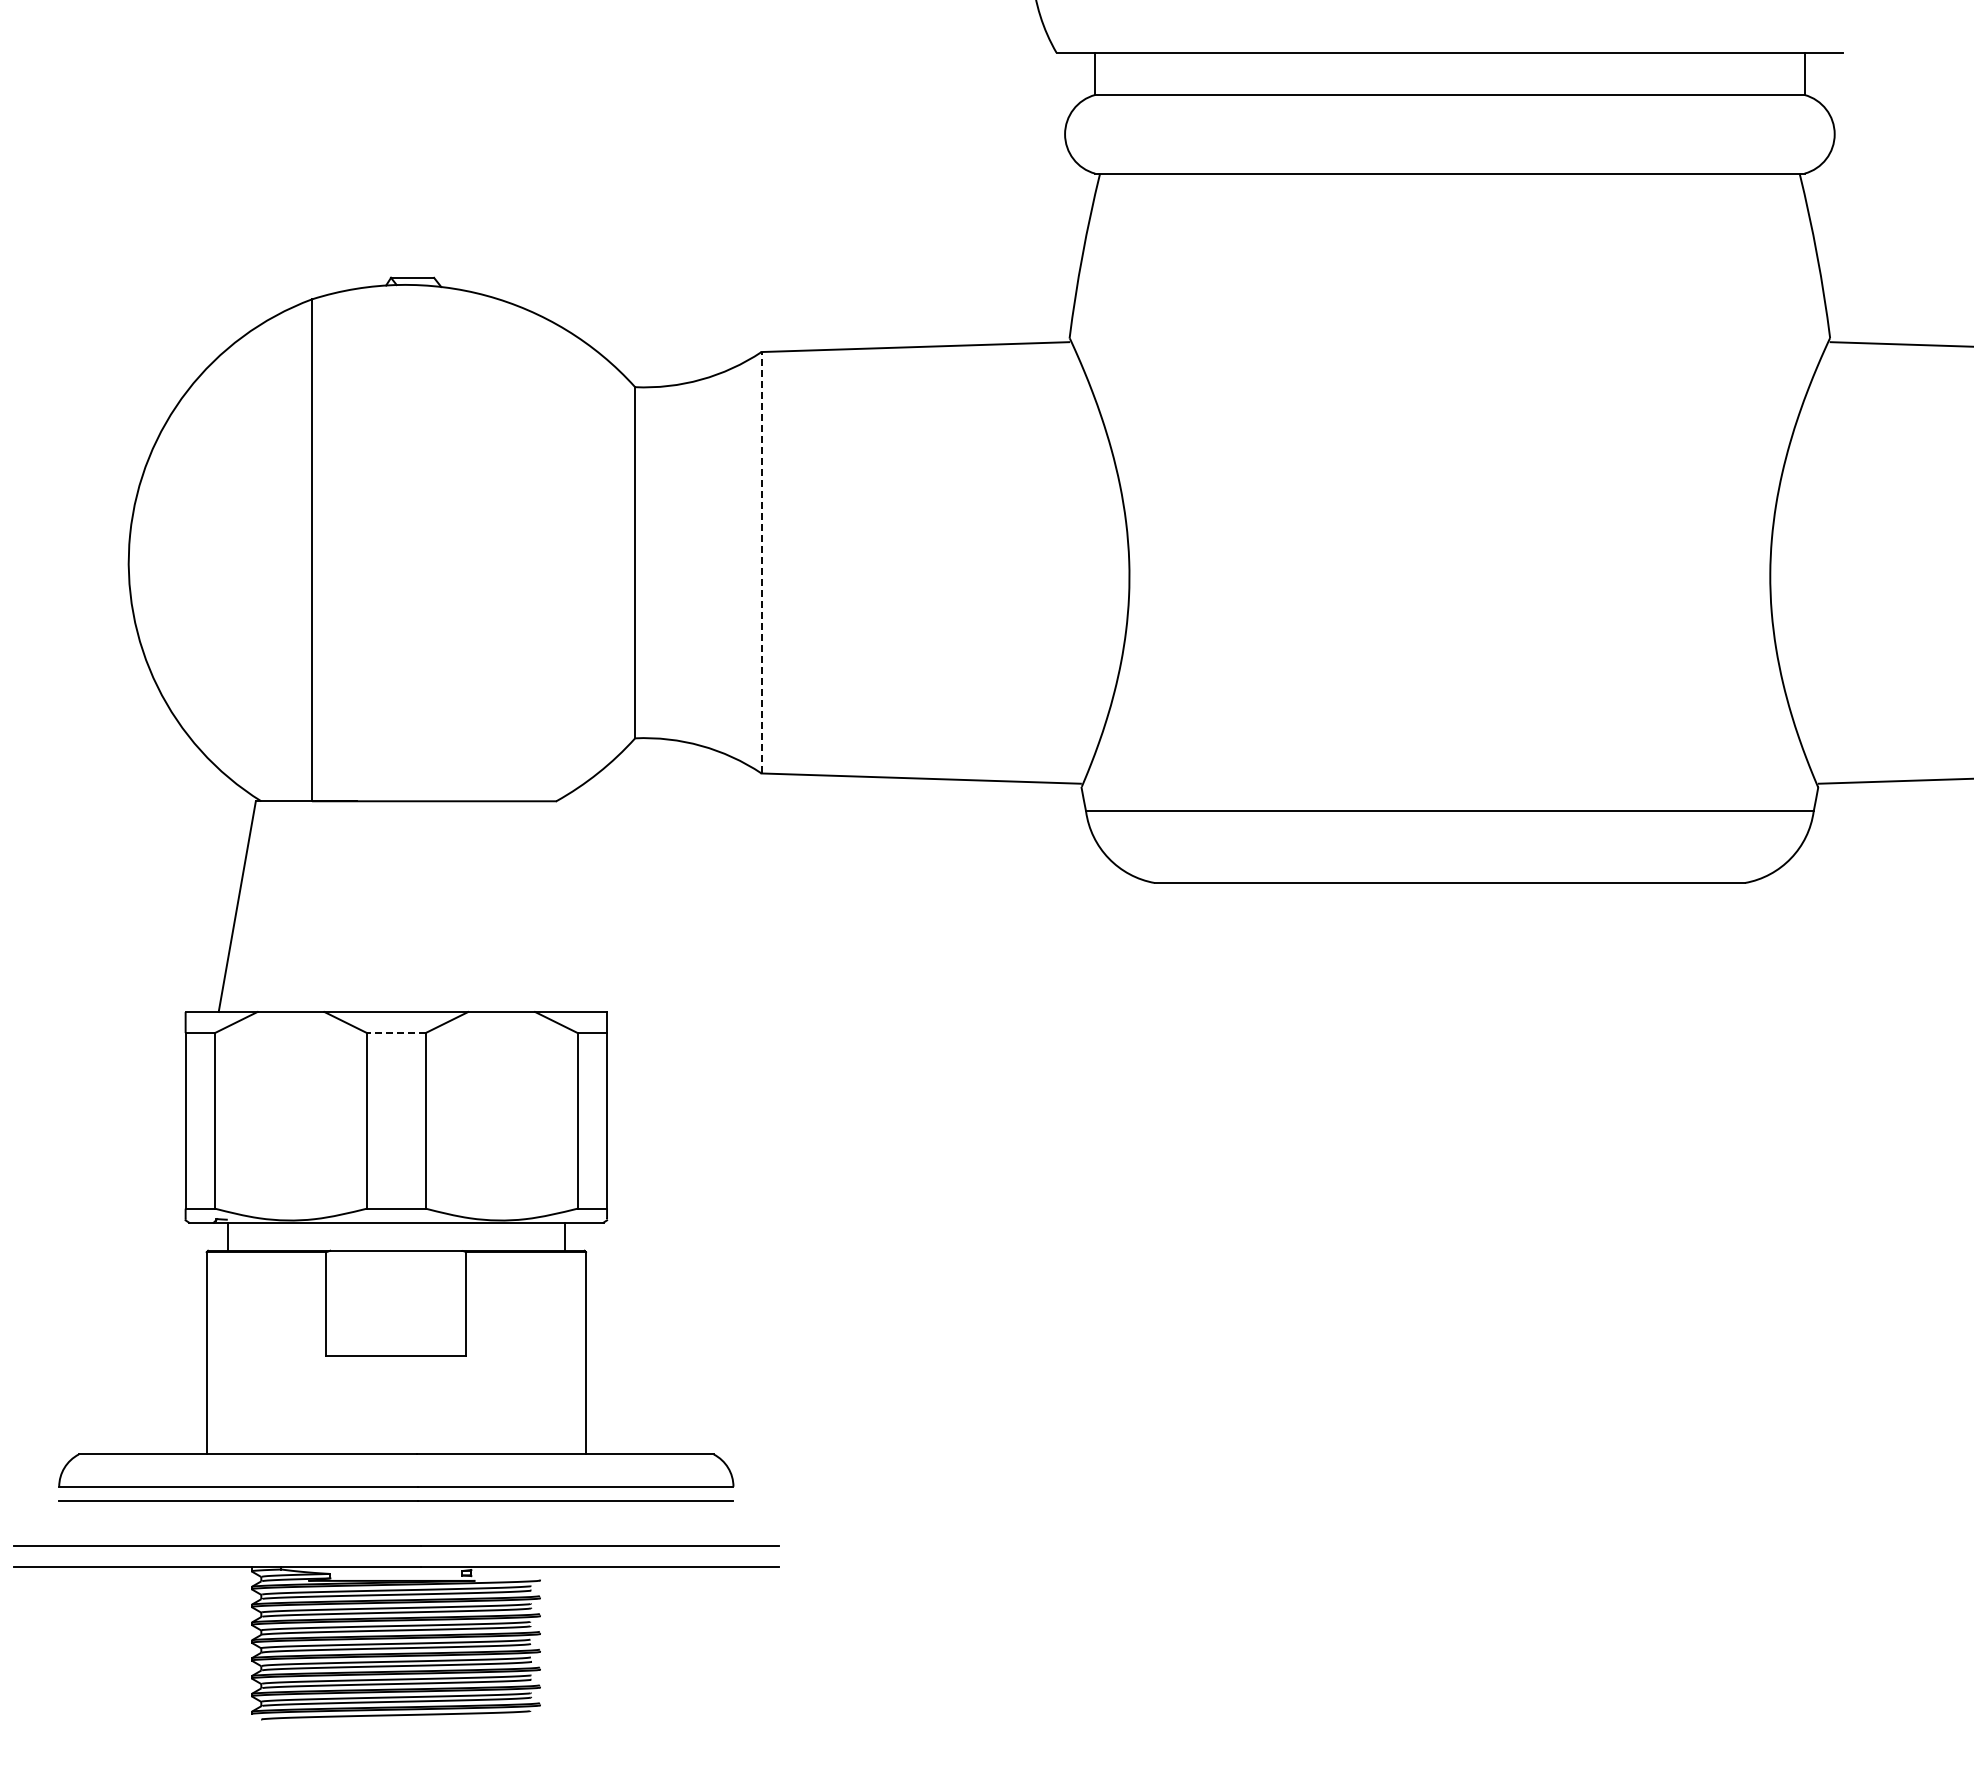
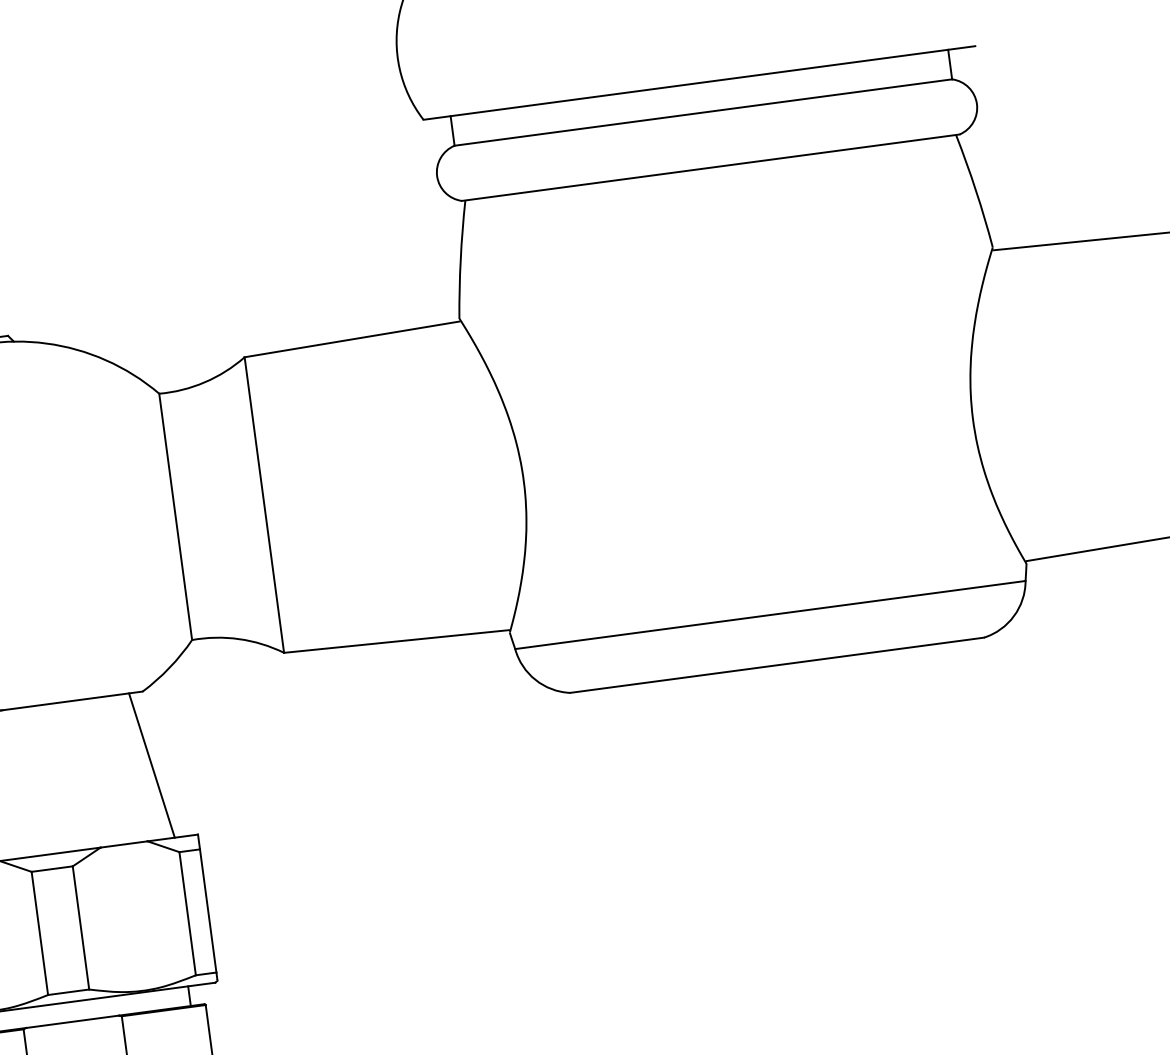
line: (761, 562) -> (264, 504), dashed -> solid
line: (554, 906) -> (151, 765), added
line: (395, 1033) -> (51, 869), dashed -> solid

